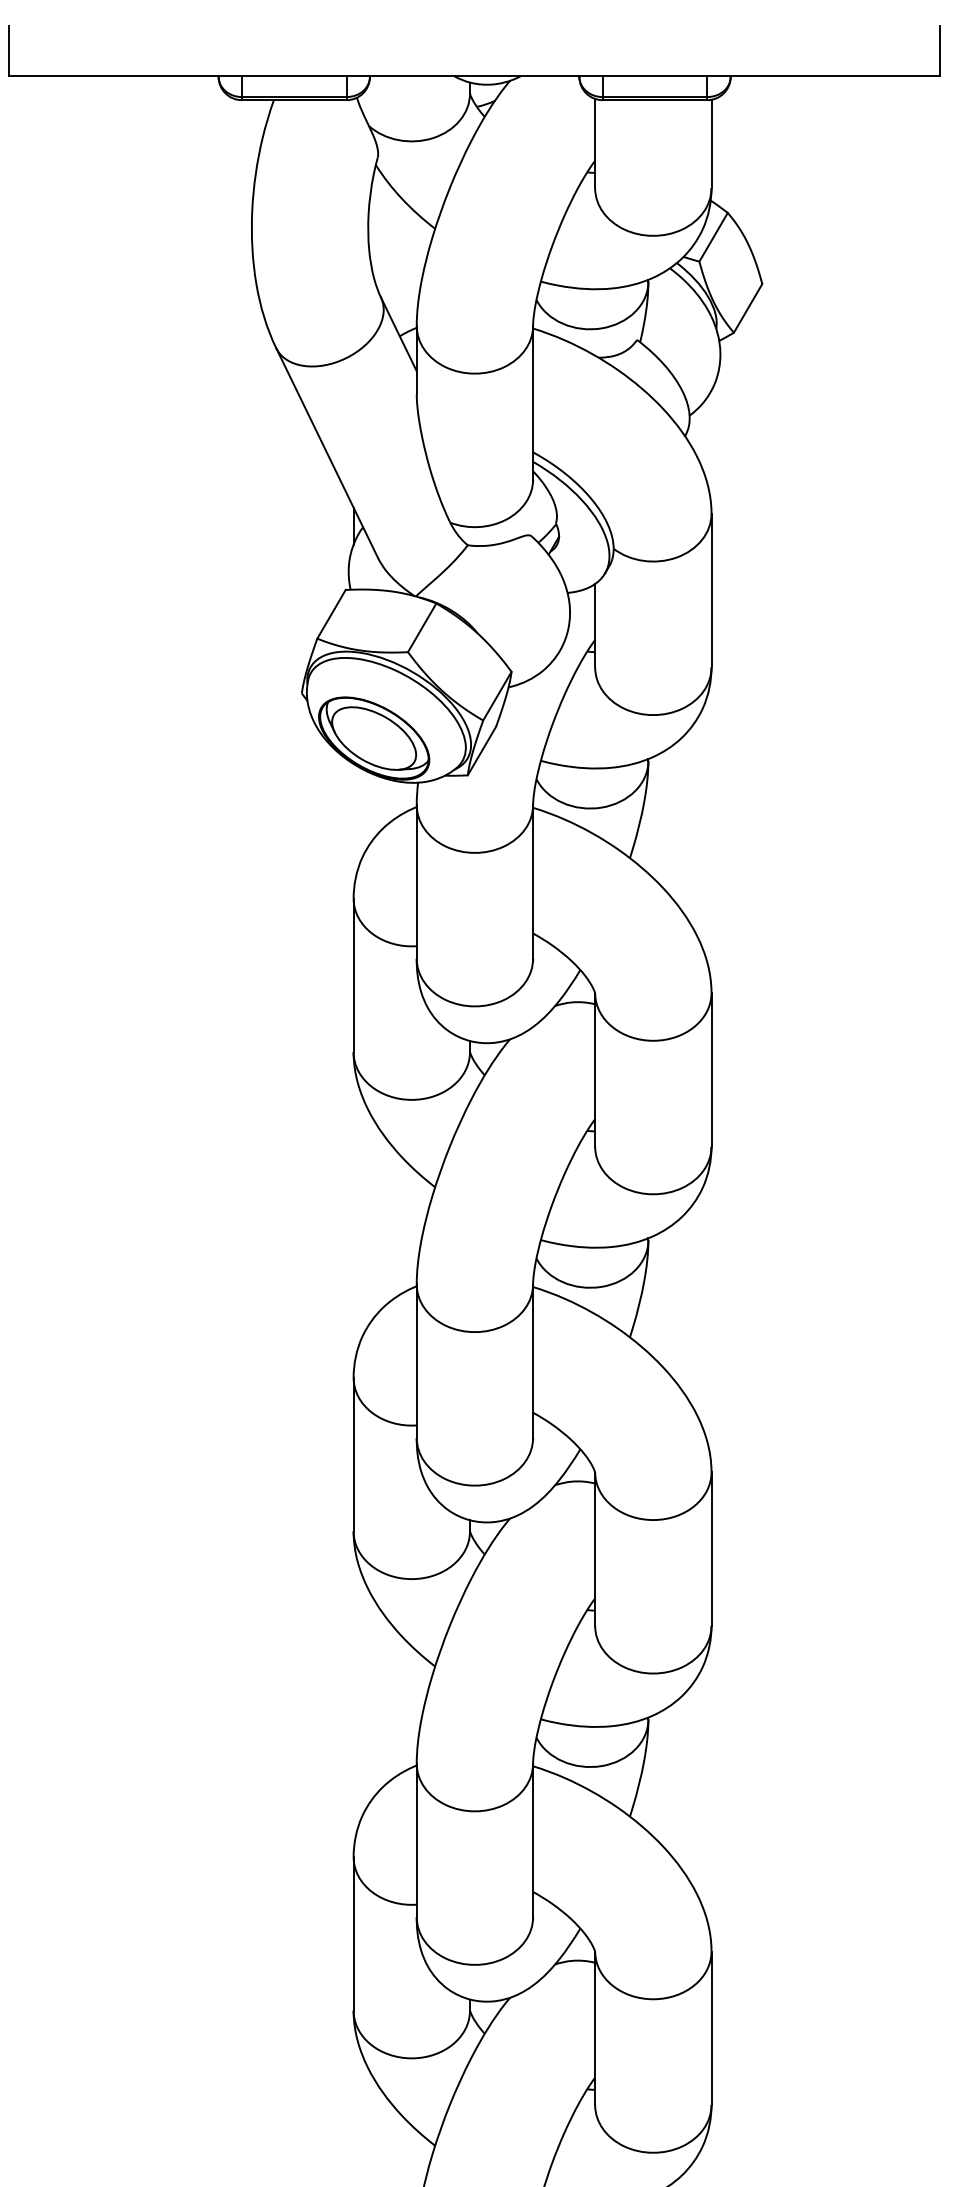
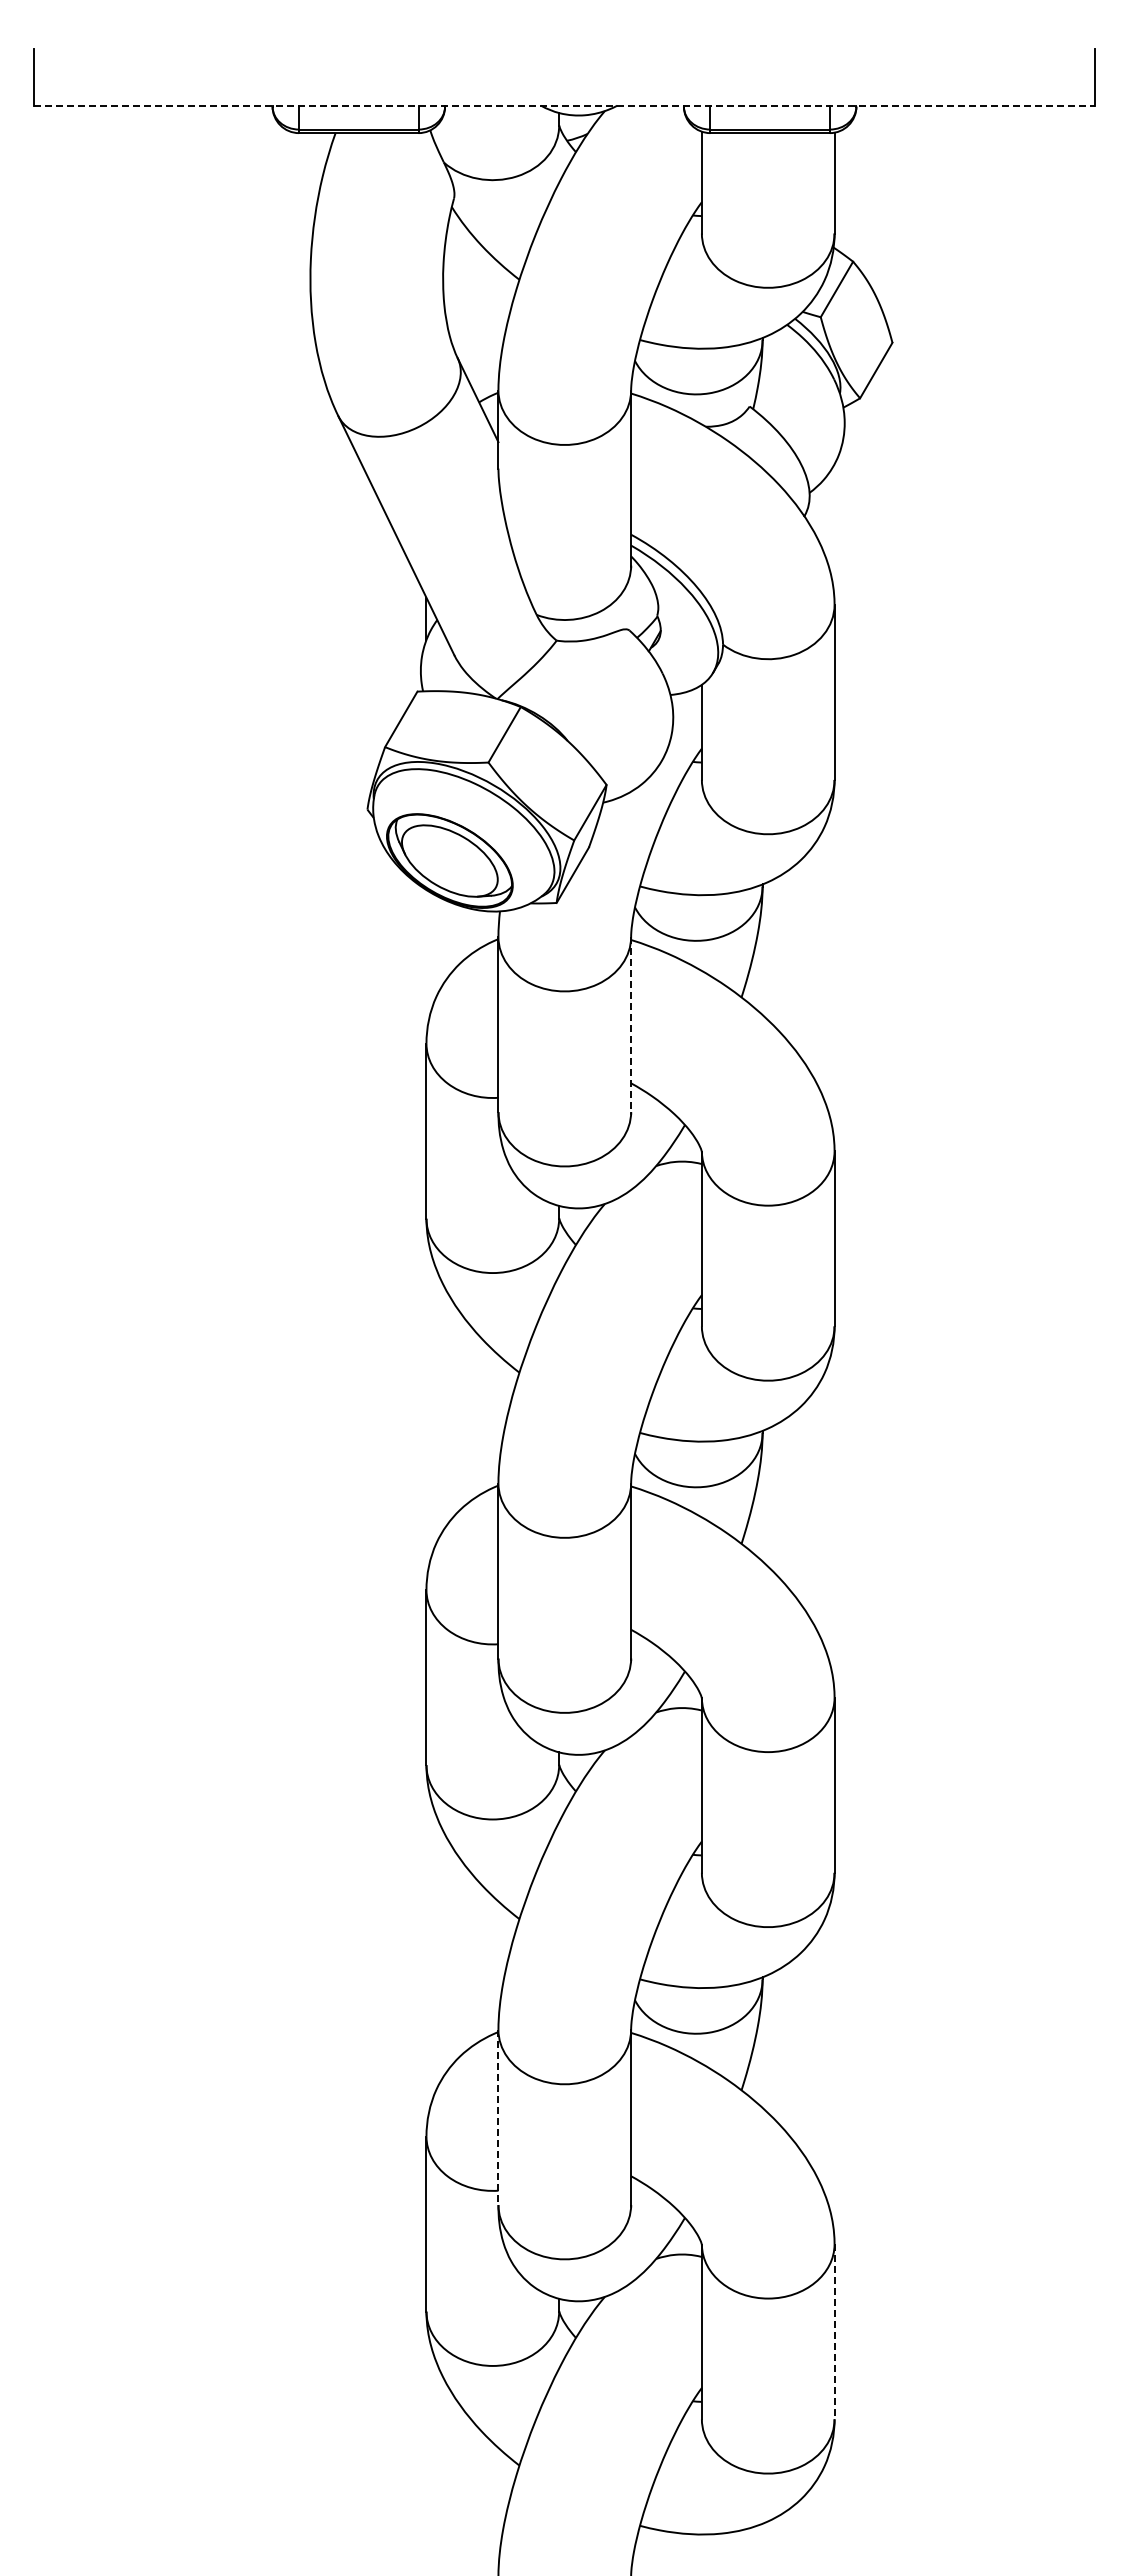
line: (474, 75) -> (564, 105), solid -> dashed
line: (533, 881) -> (631, 1024), solid -> dashed
line: (416, 1840) -> (498, 2117), solid -> dashed
line: (711, 2028) -> (834, 2331), solid -> dashed

